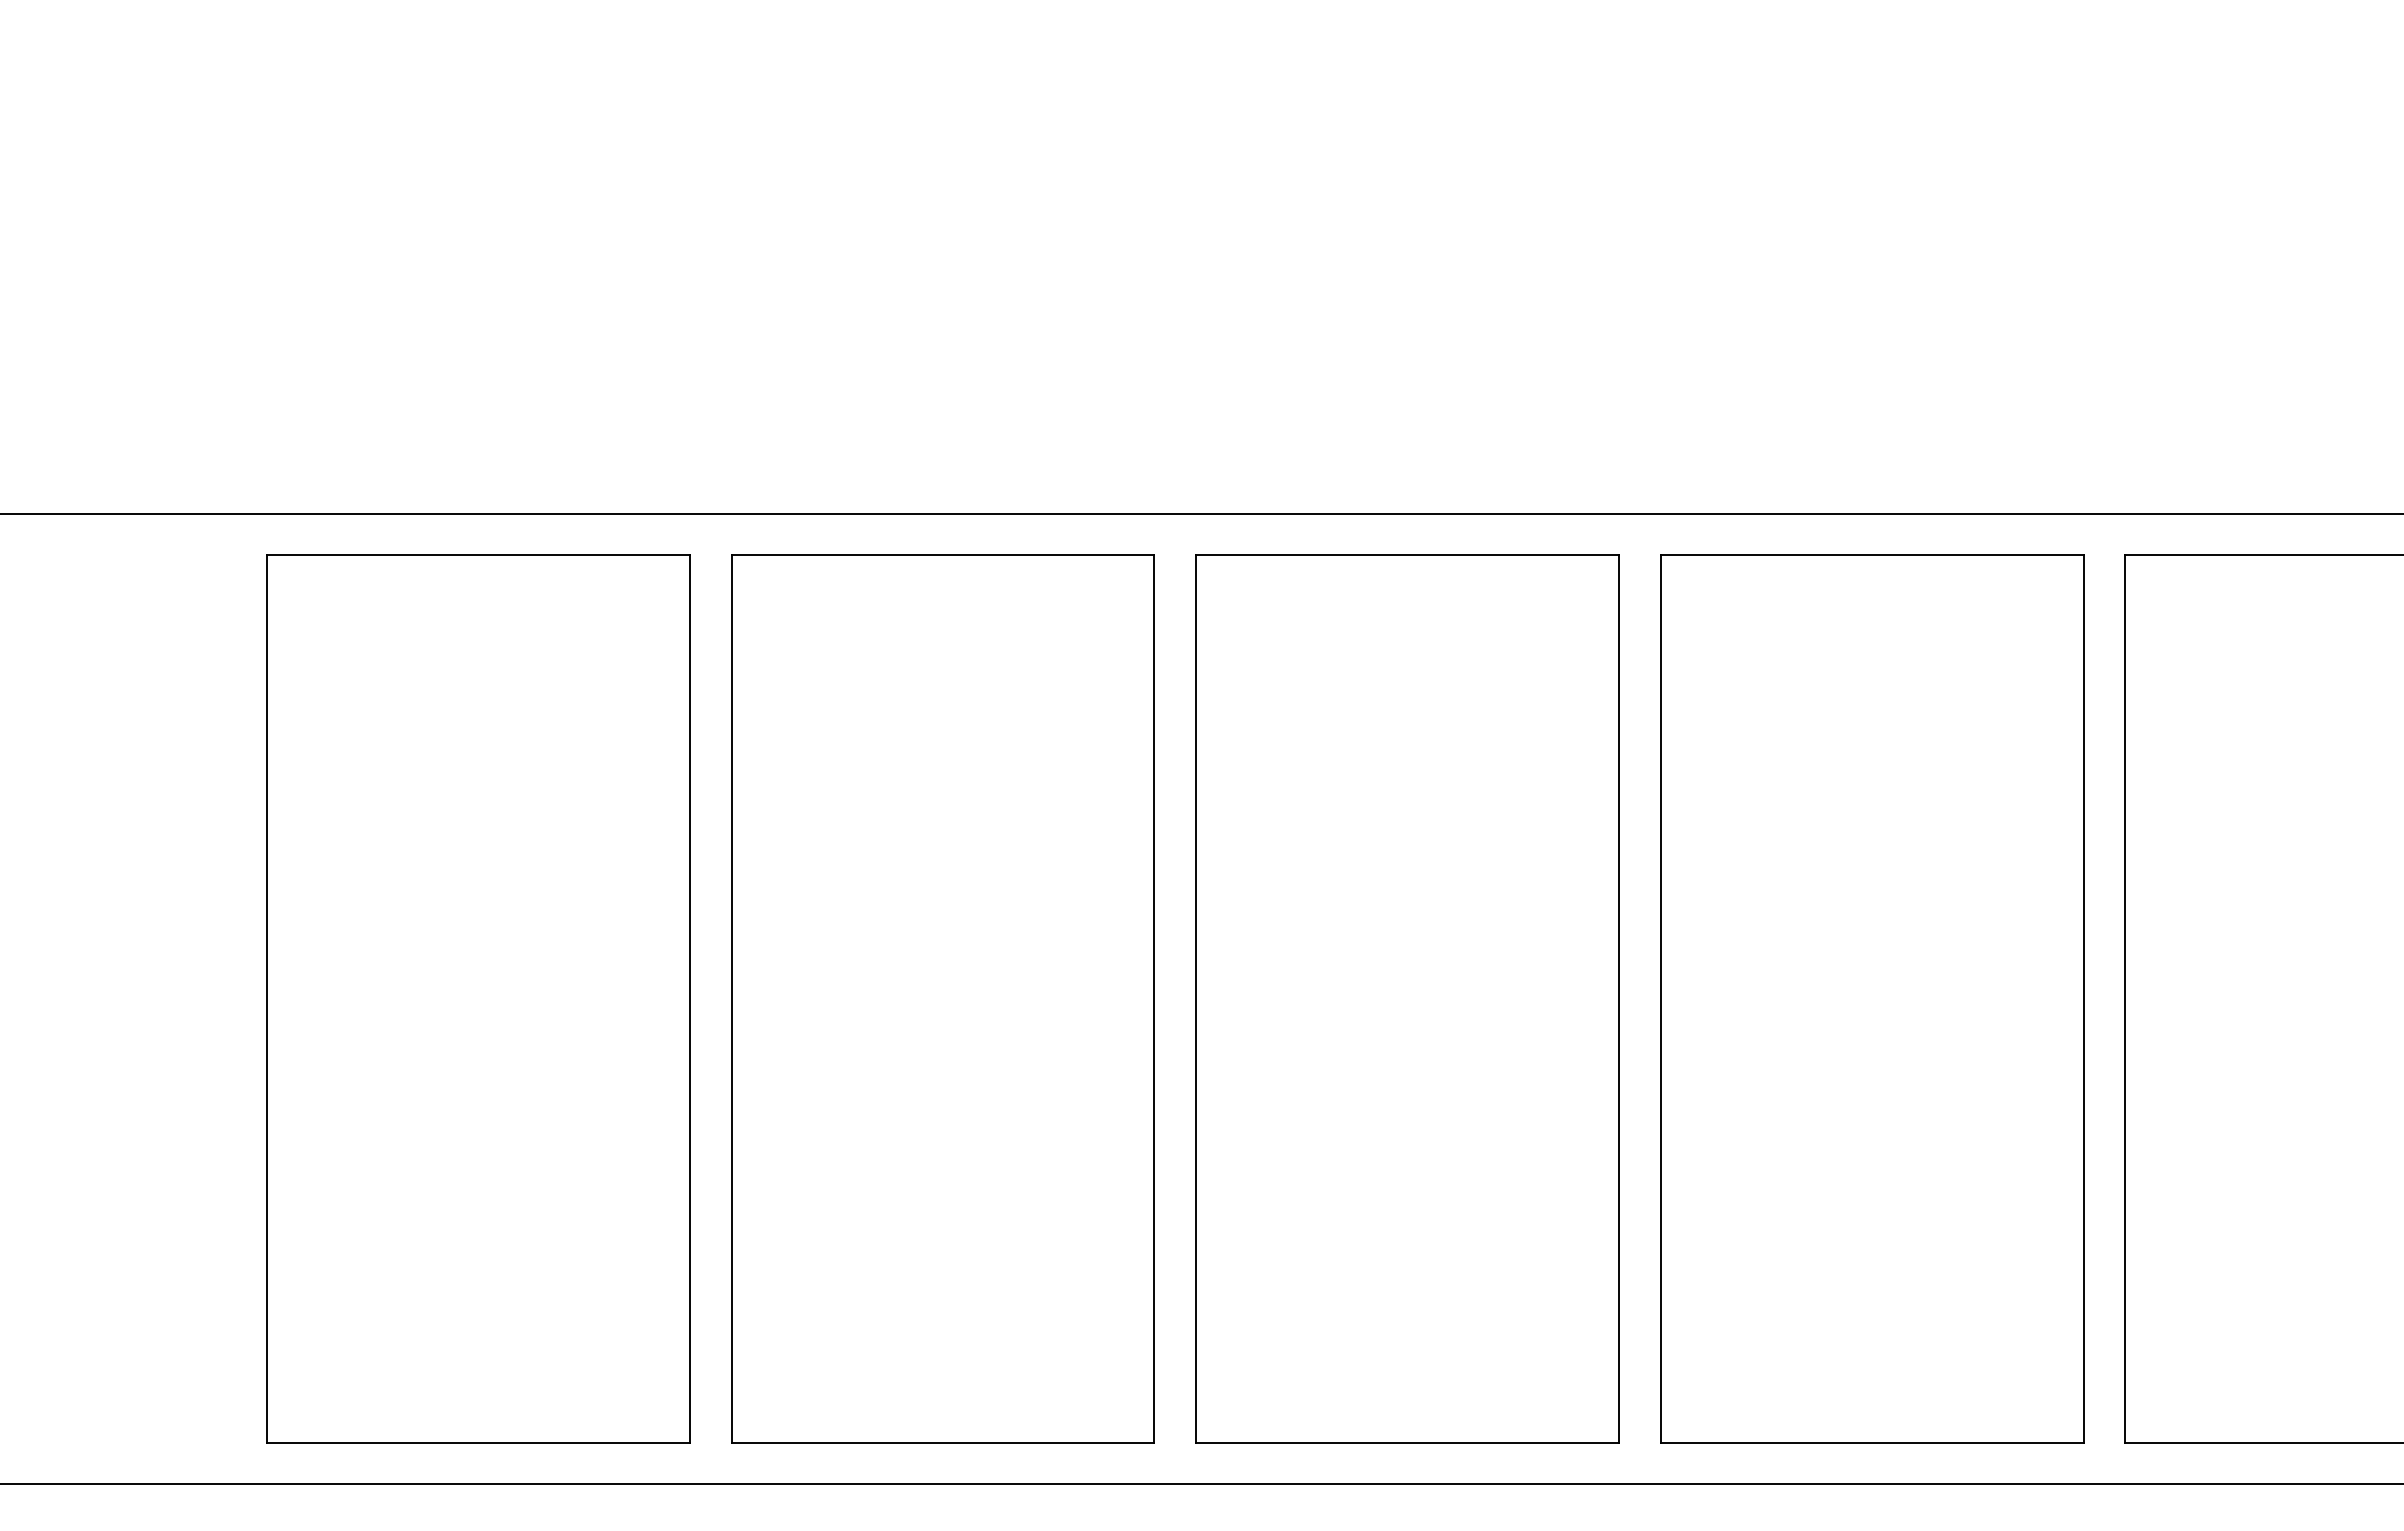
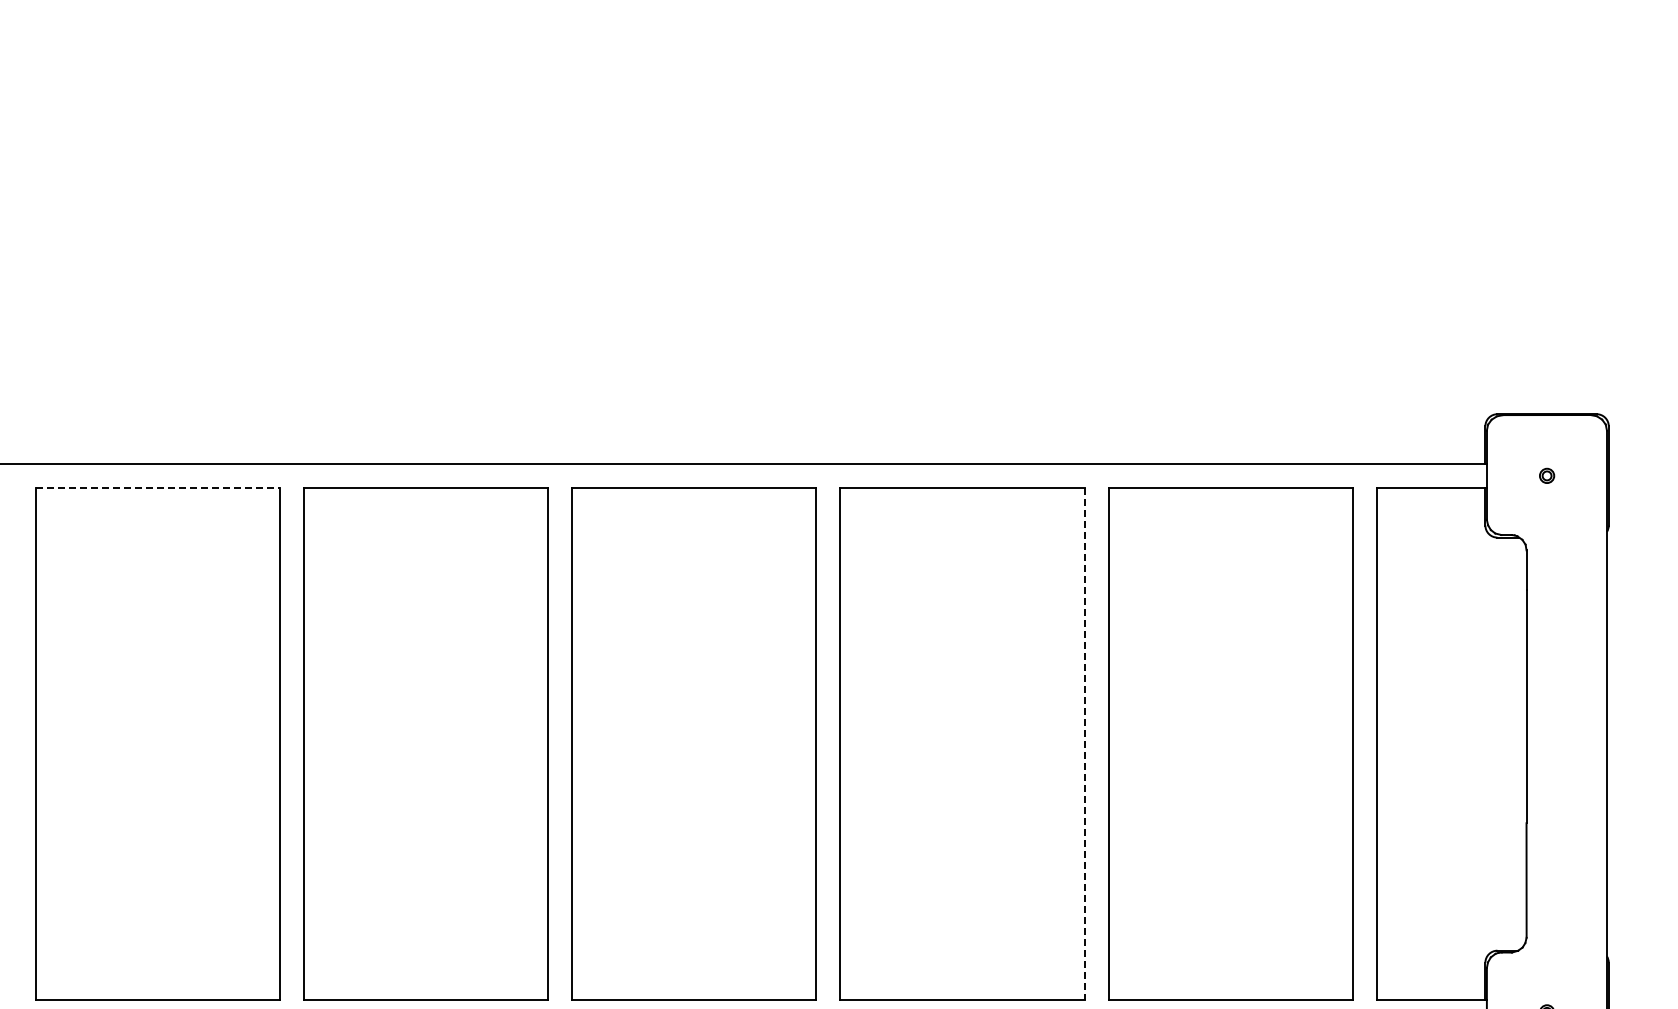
line: (479, 554) -> (158, 487), solid -> dashed
line: (2083, 999) -> (1084, 744), solid -> dashed

